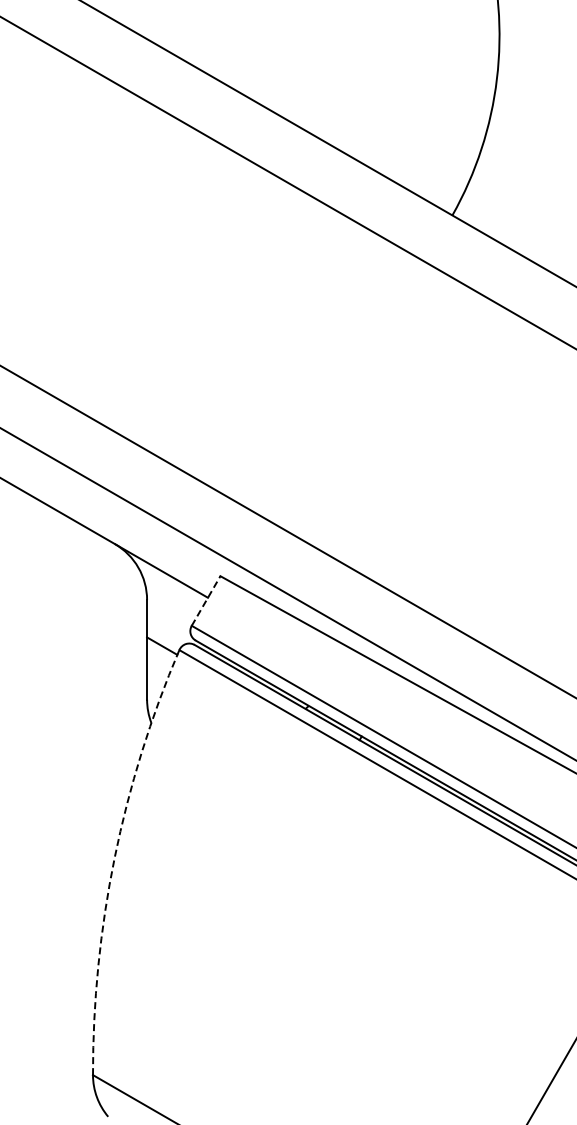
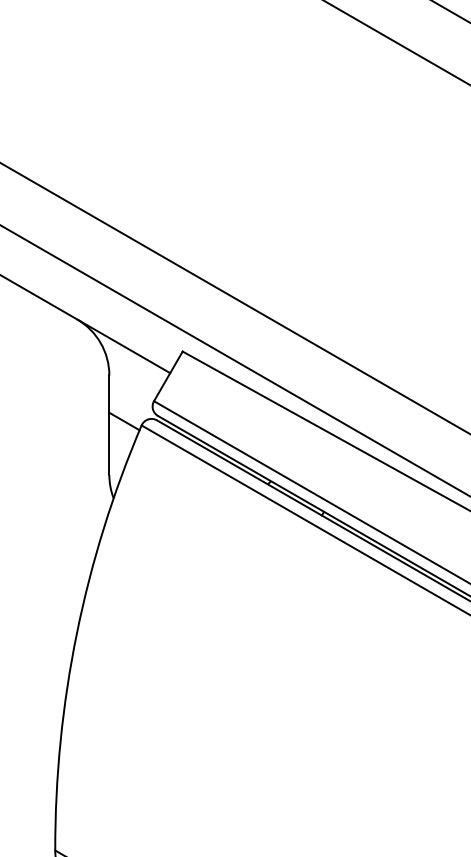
line: (206, 601) -> (168, 376), dashed -> solid
arc: (114, 858) -> (76, 633), dashed -> solid

